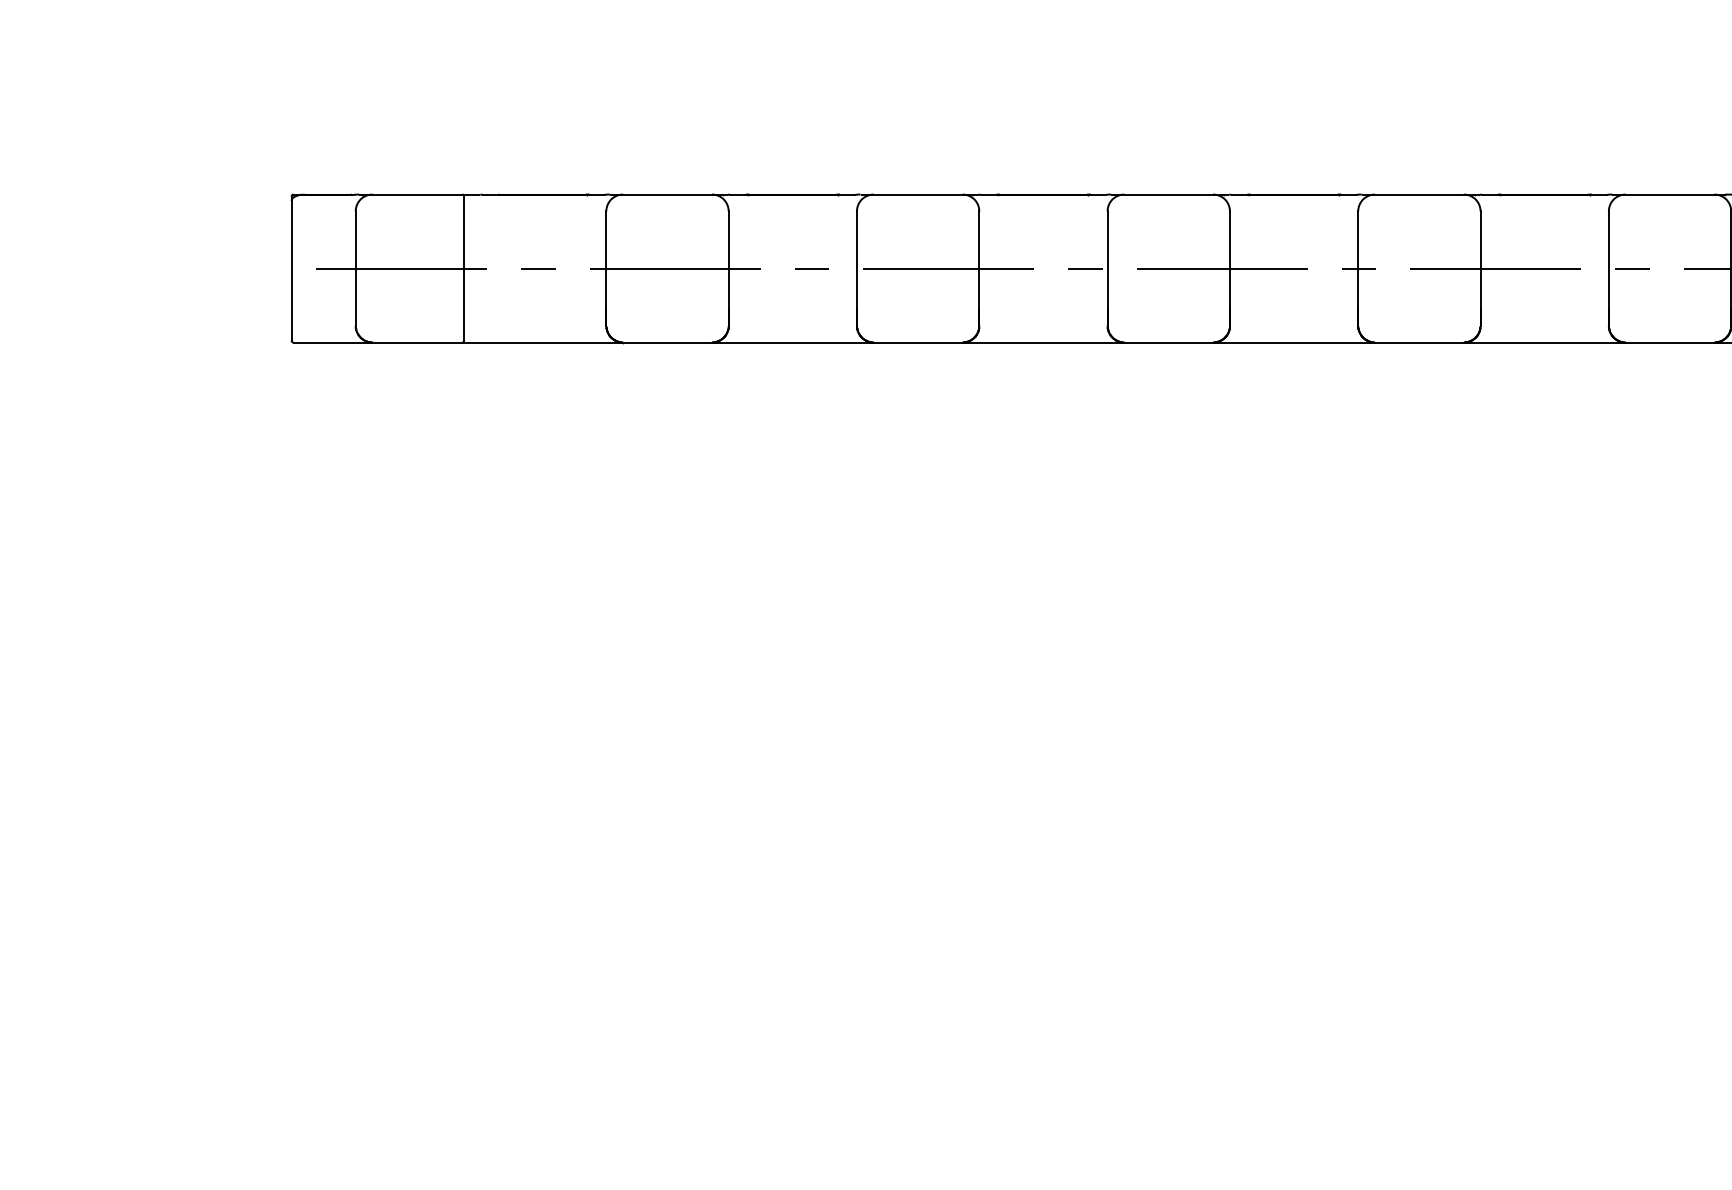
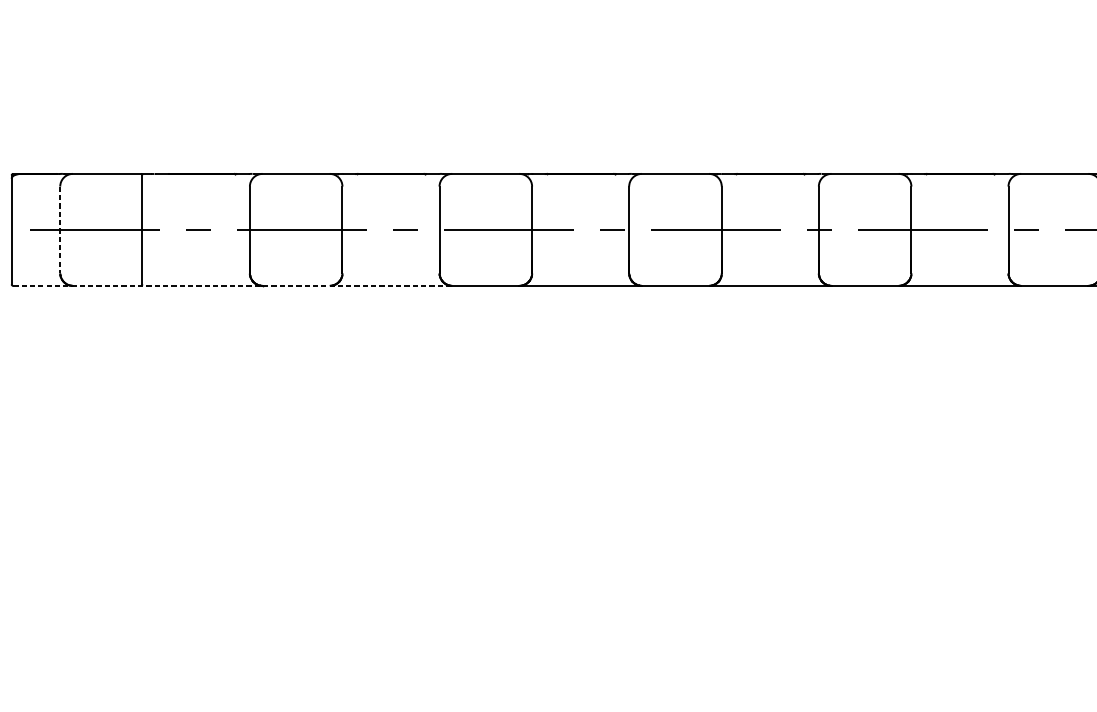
line: (355, 269) -> (60, 230), solid -> dashed
line: (584, 342) -> (233, 285), solid -> dashed

